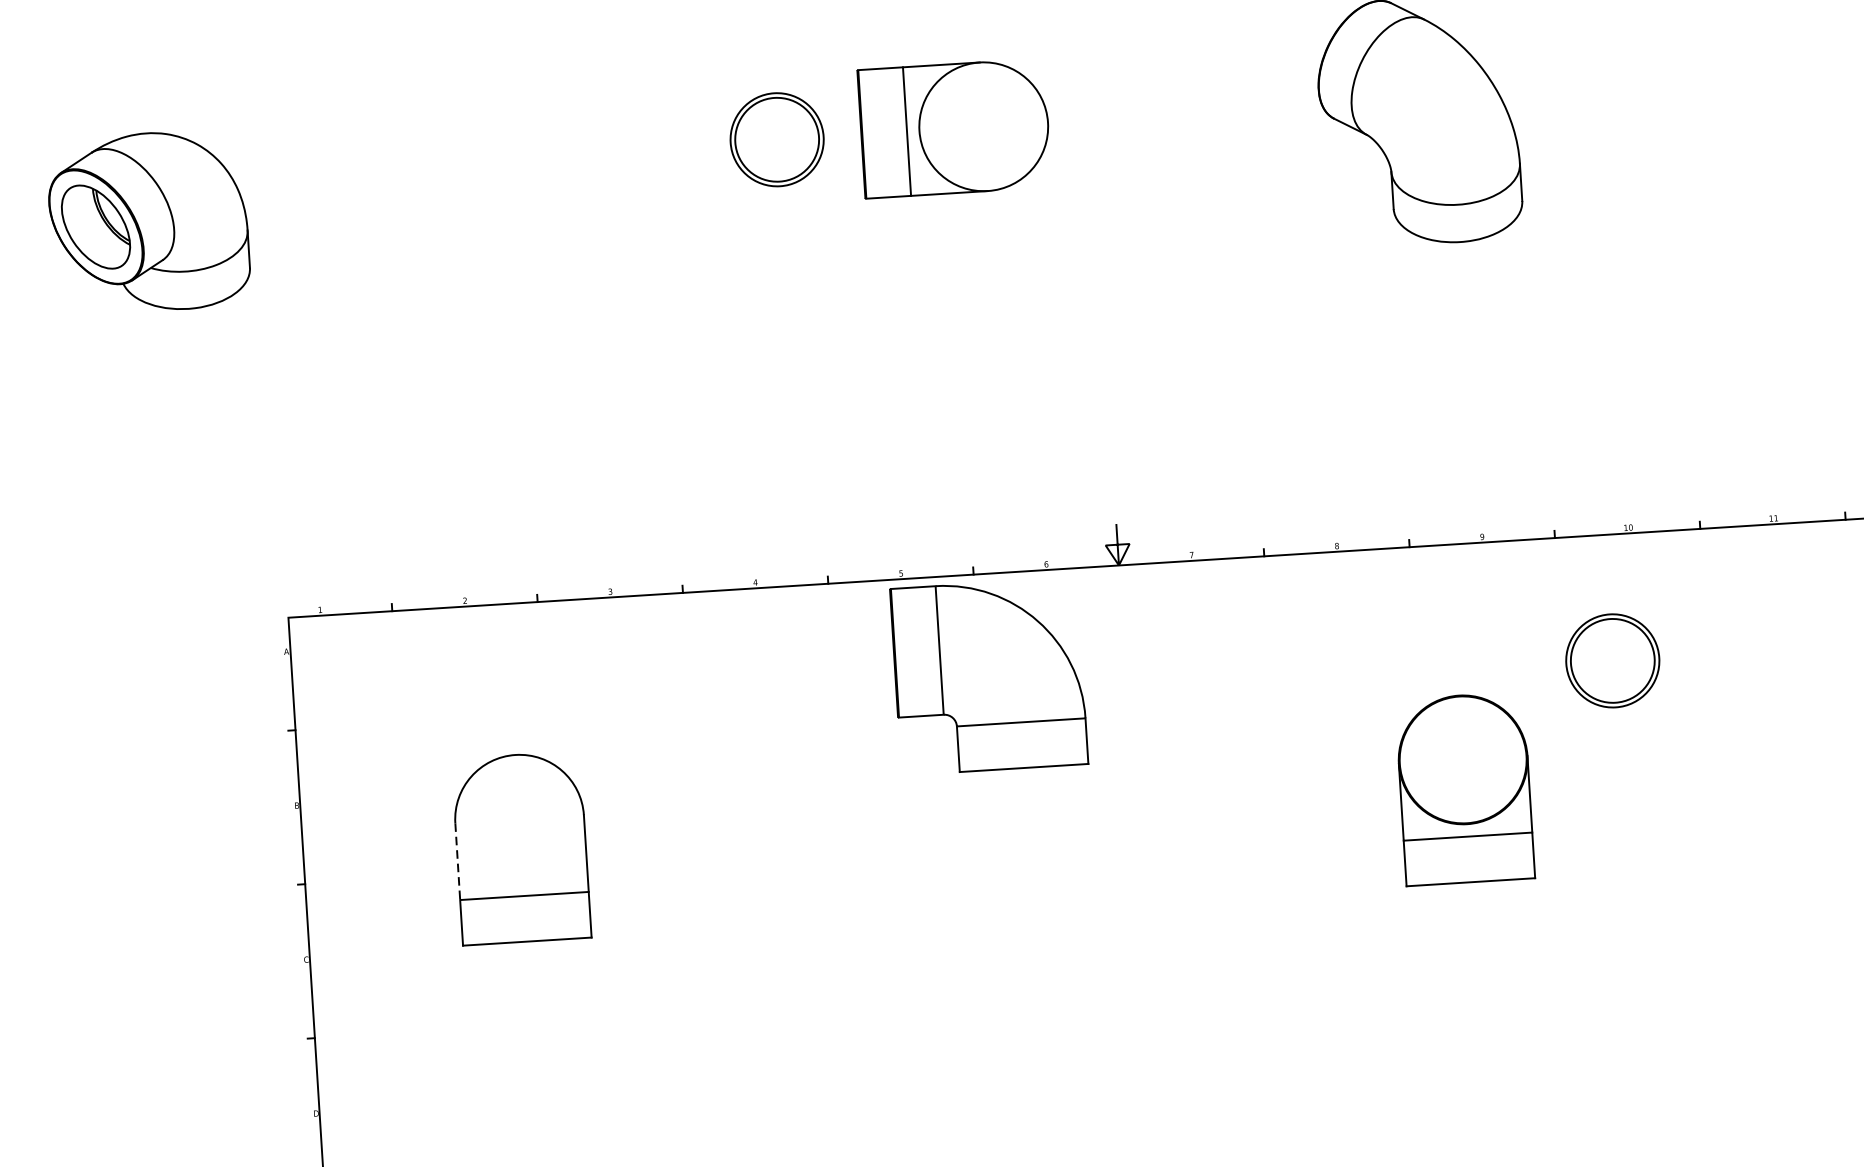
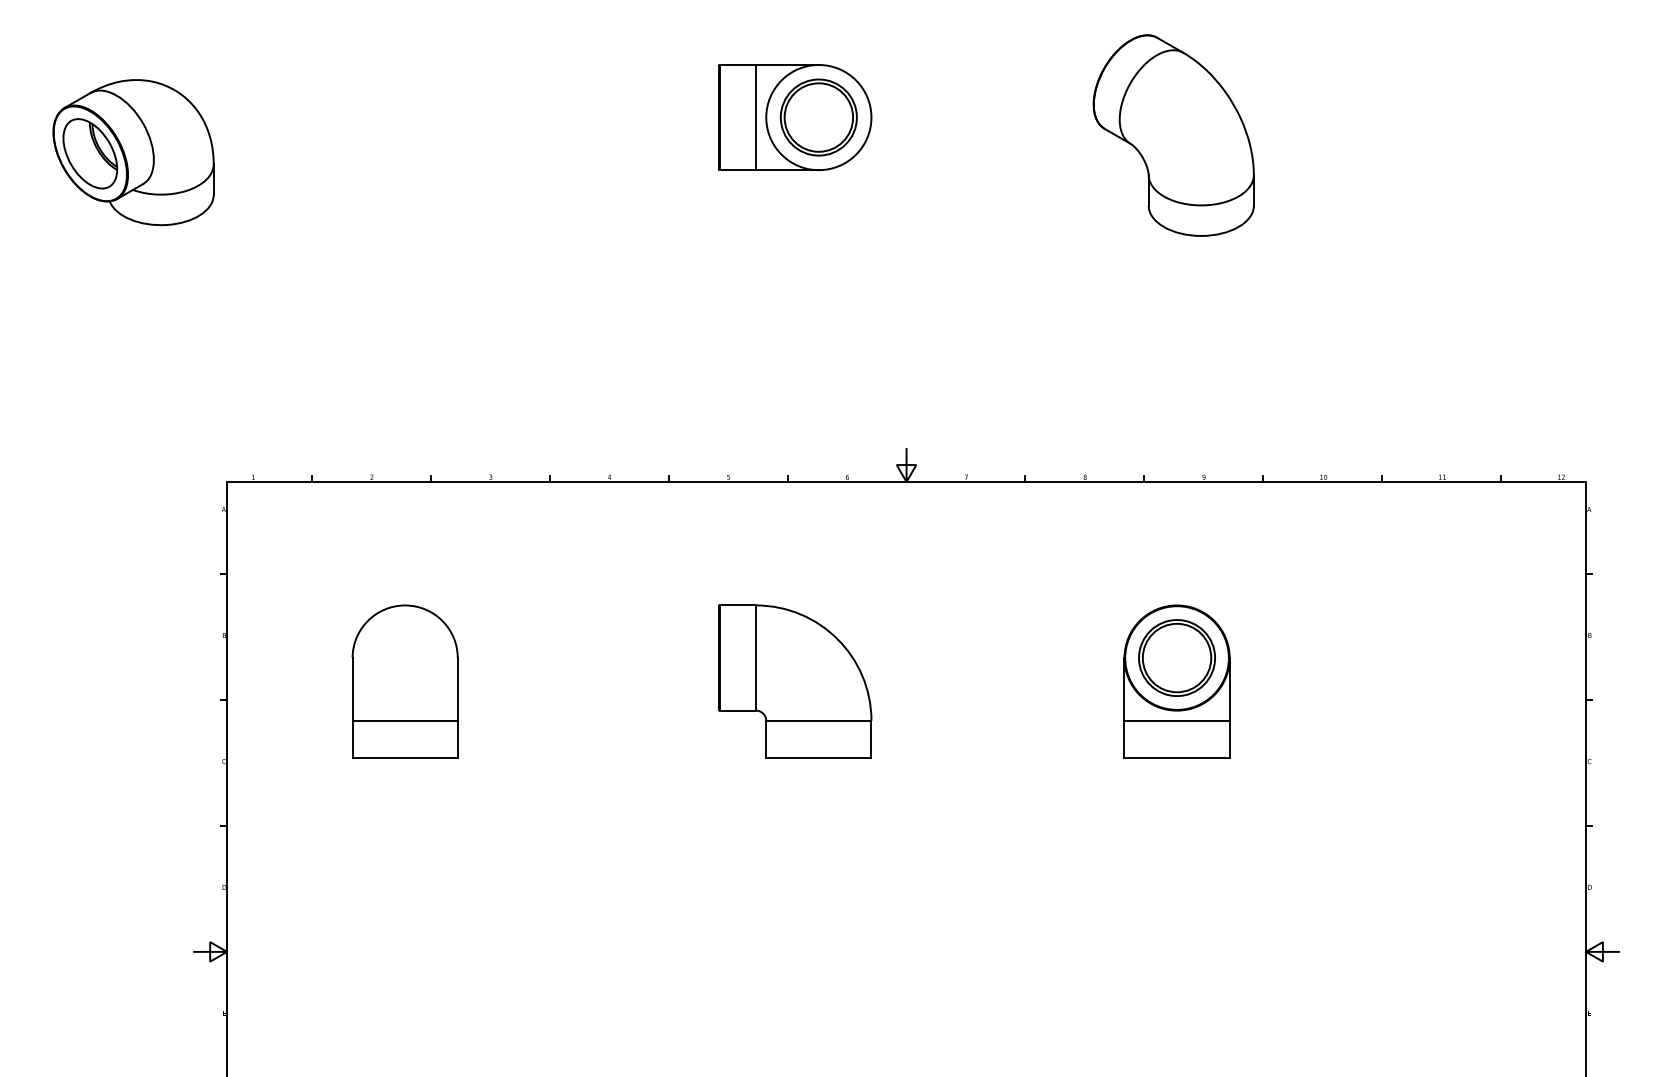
part: (776, 139) -> (818, 117), moved
part: (1612, 660) -> (1176, 657), moved
part: (989, 676) -> (795, 681), moved
line: (457, 861) -> (352, 689), dashed -> solid

